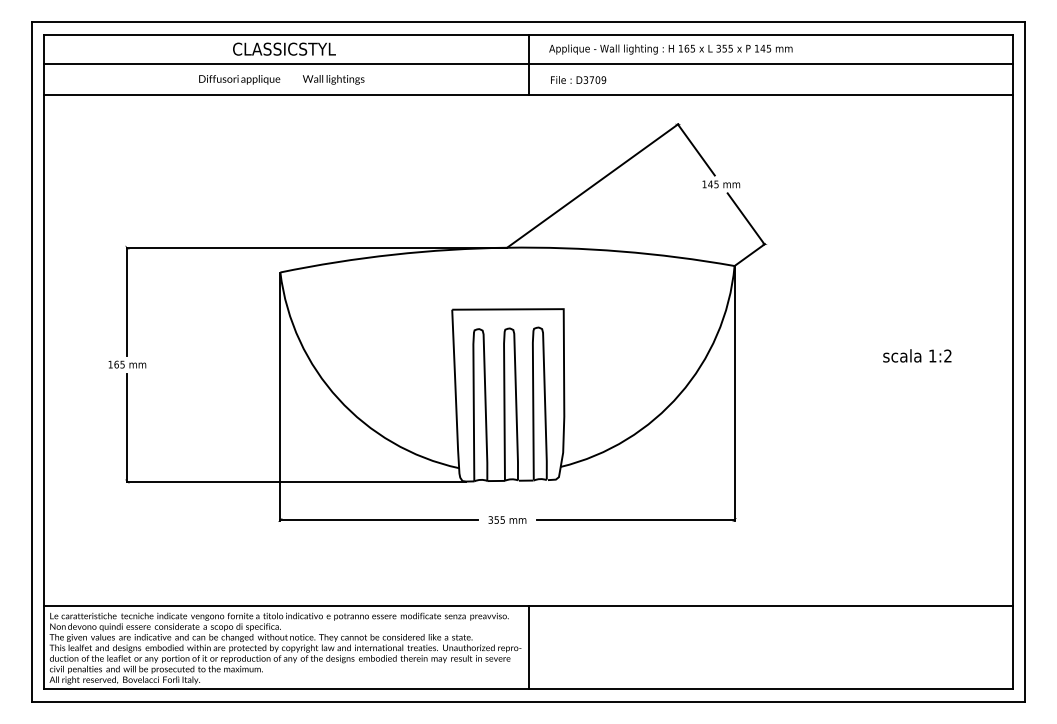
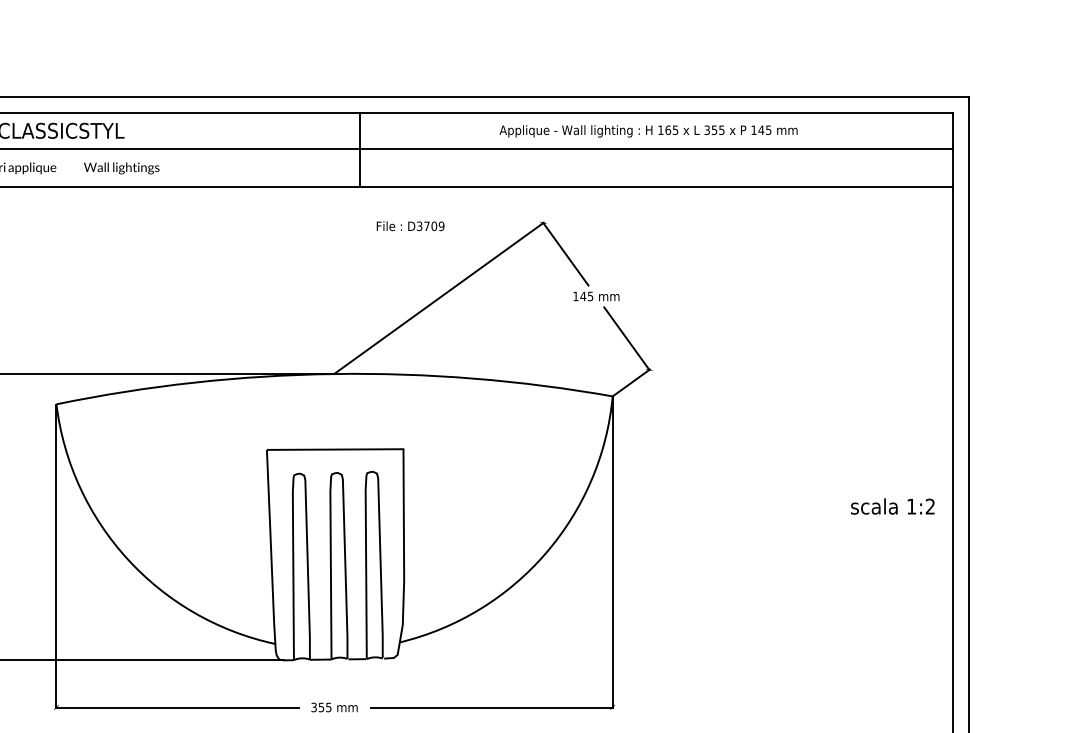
text: (670, 49) -> (648, 131), moved
text: (578, 79) -> (410, 225), moved
text: (917, 355) -> (893, 505), moved

